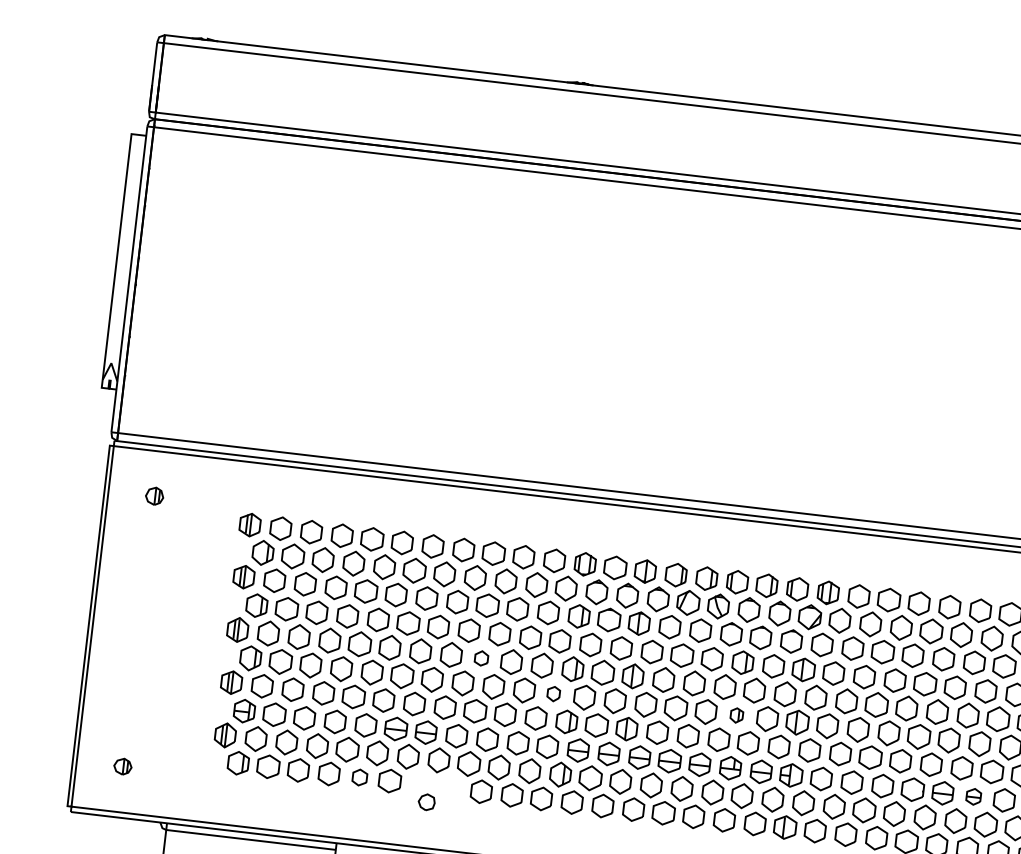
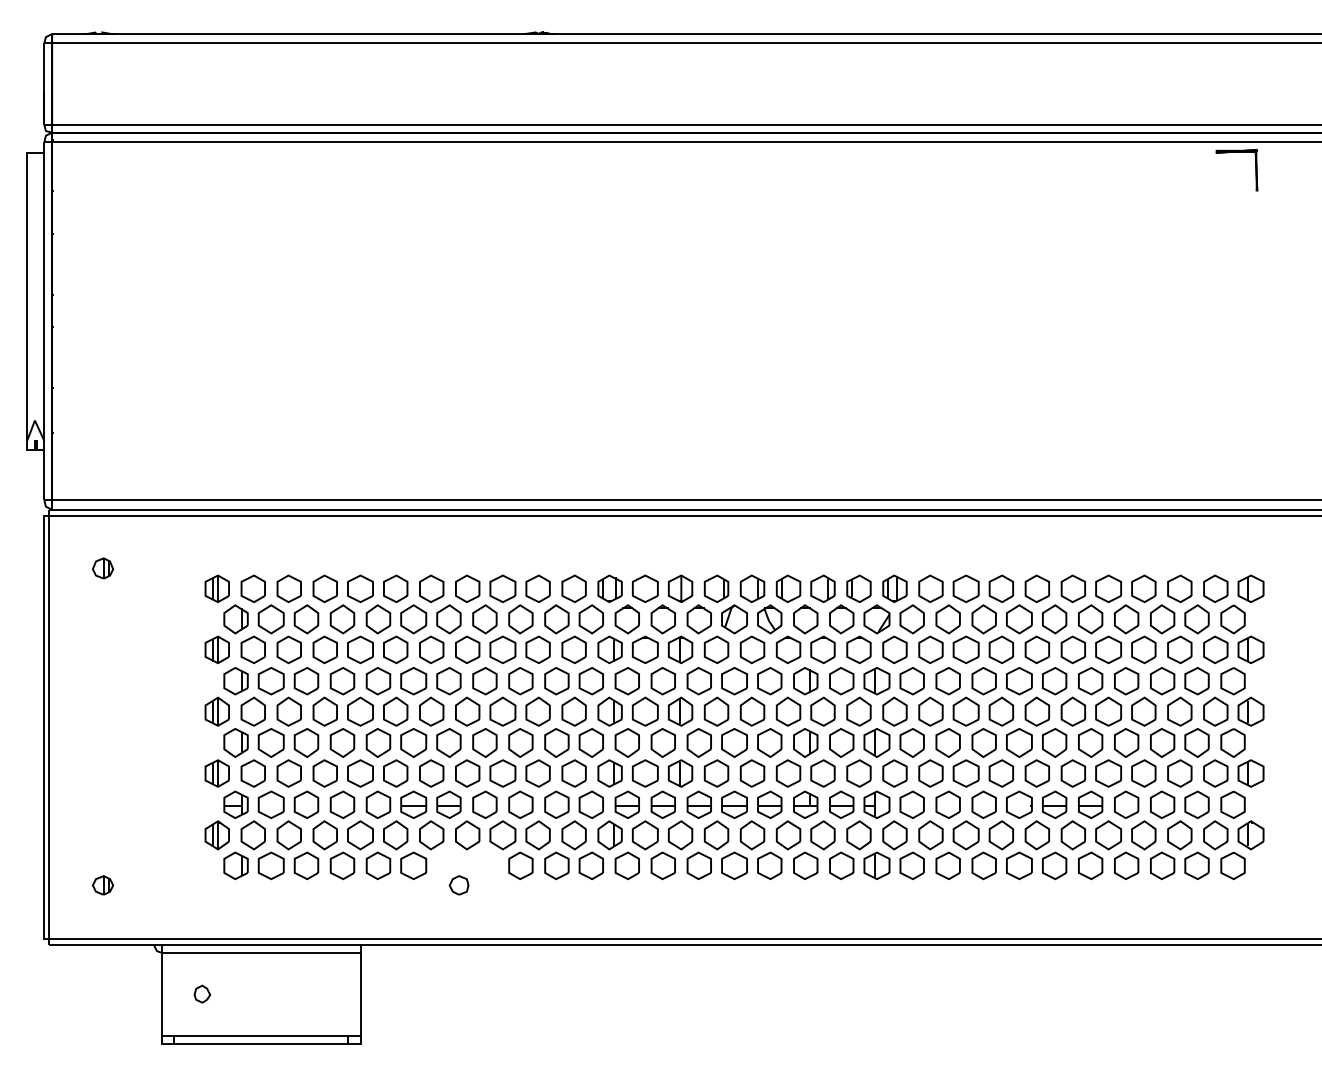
part: (481, 658) -> (502, 711), size x1.67
part: (553, 693) -> (590, 742), size x1.67
part: (736, 715) -> (805, 742), size x1.67
part: (359, 777) -> (378, 865), size x1.43
part: (973, 796) -> (1090, 804), size x1.43

